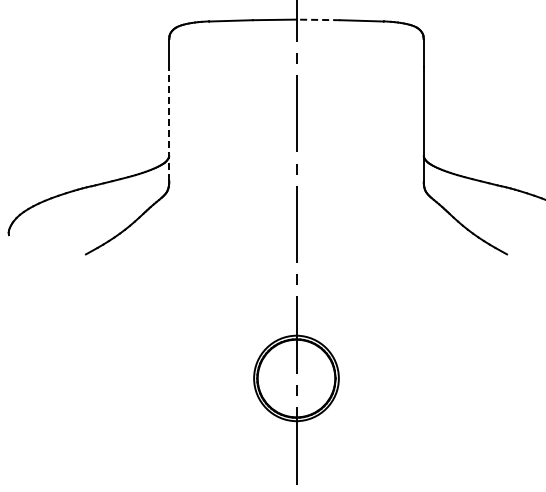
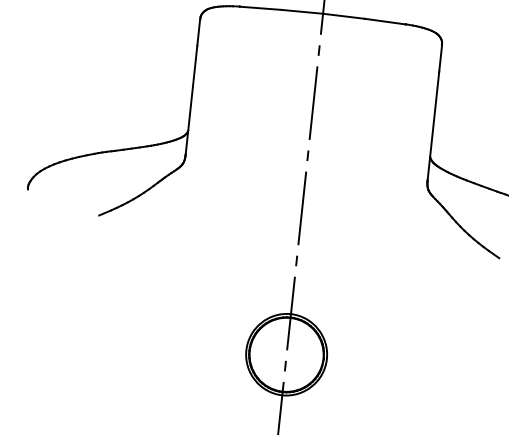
line: (318, 19) -> (344, 15), dashed -> solid
line: (169, 123) -> (191, 99), dashed -> solid

